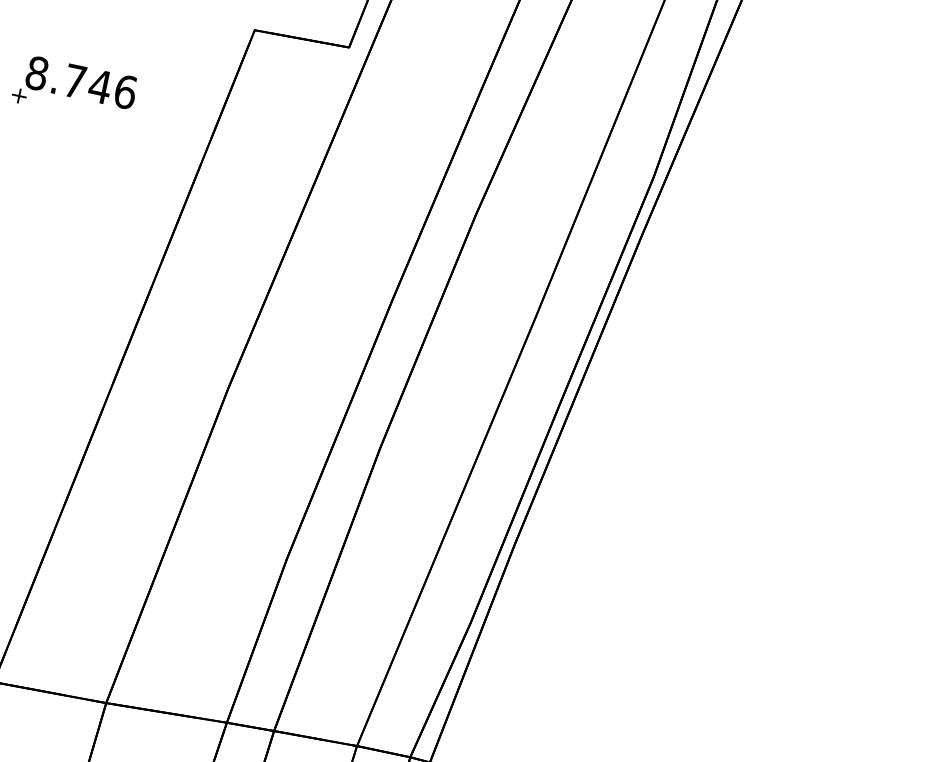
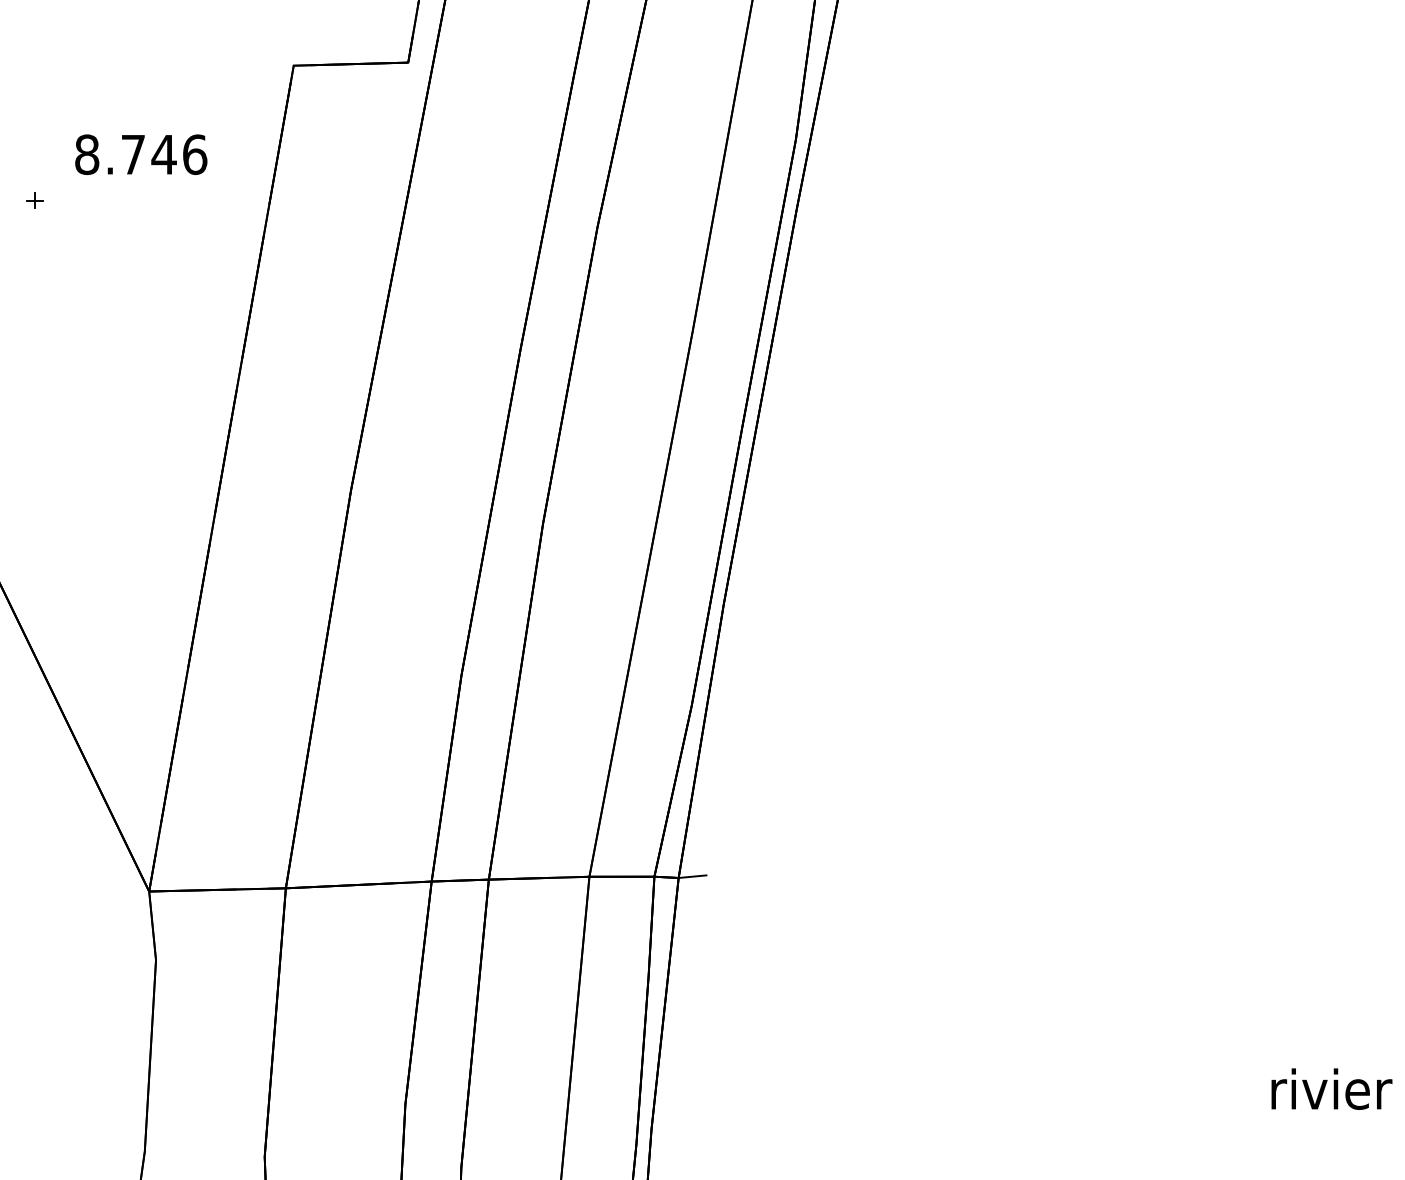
text: (81, 82) -> (141, 154), moved

